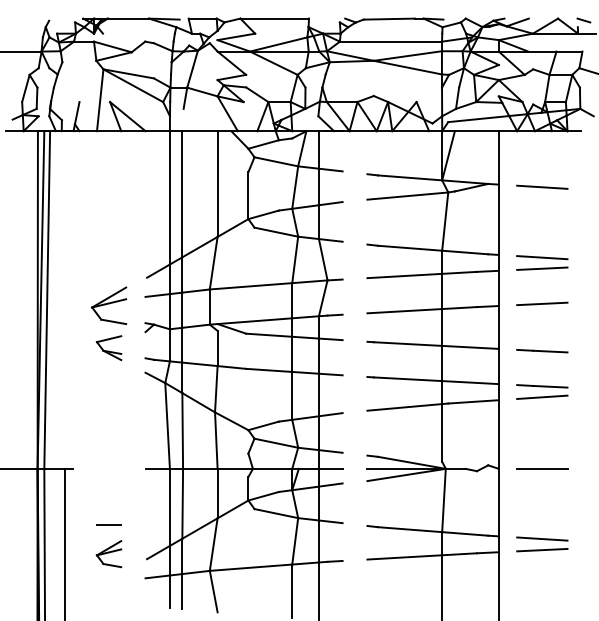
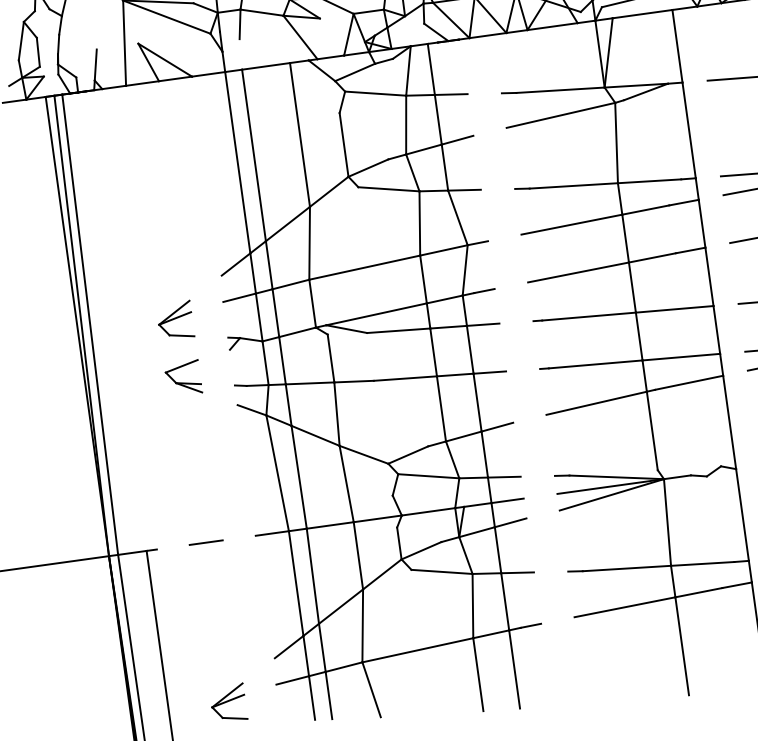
part: (108, 305) -> (174, 320), size x0.71
line: (108, 524) -> (205, 542), moved
part: (108, 554) -> (227, 704), moved

